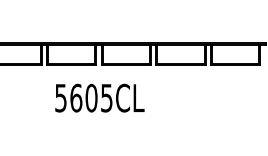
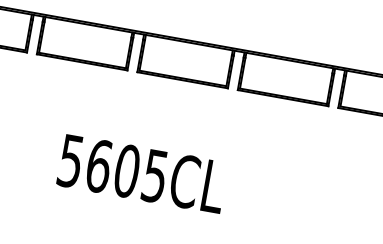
text: (99, 97) -> (141, 172), moved

